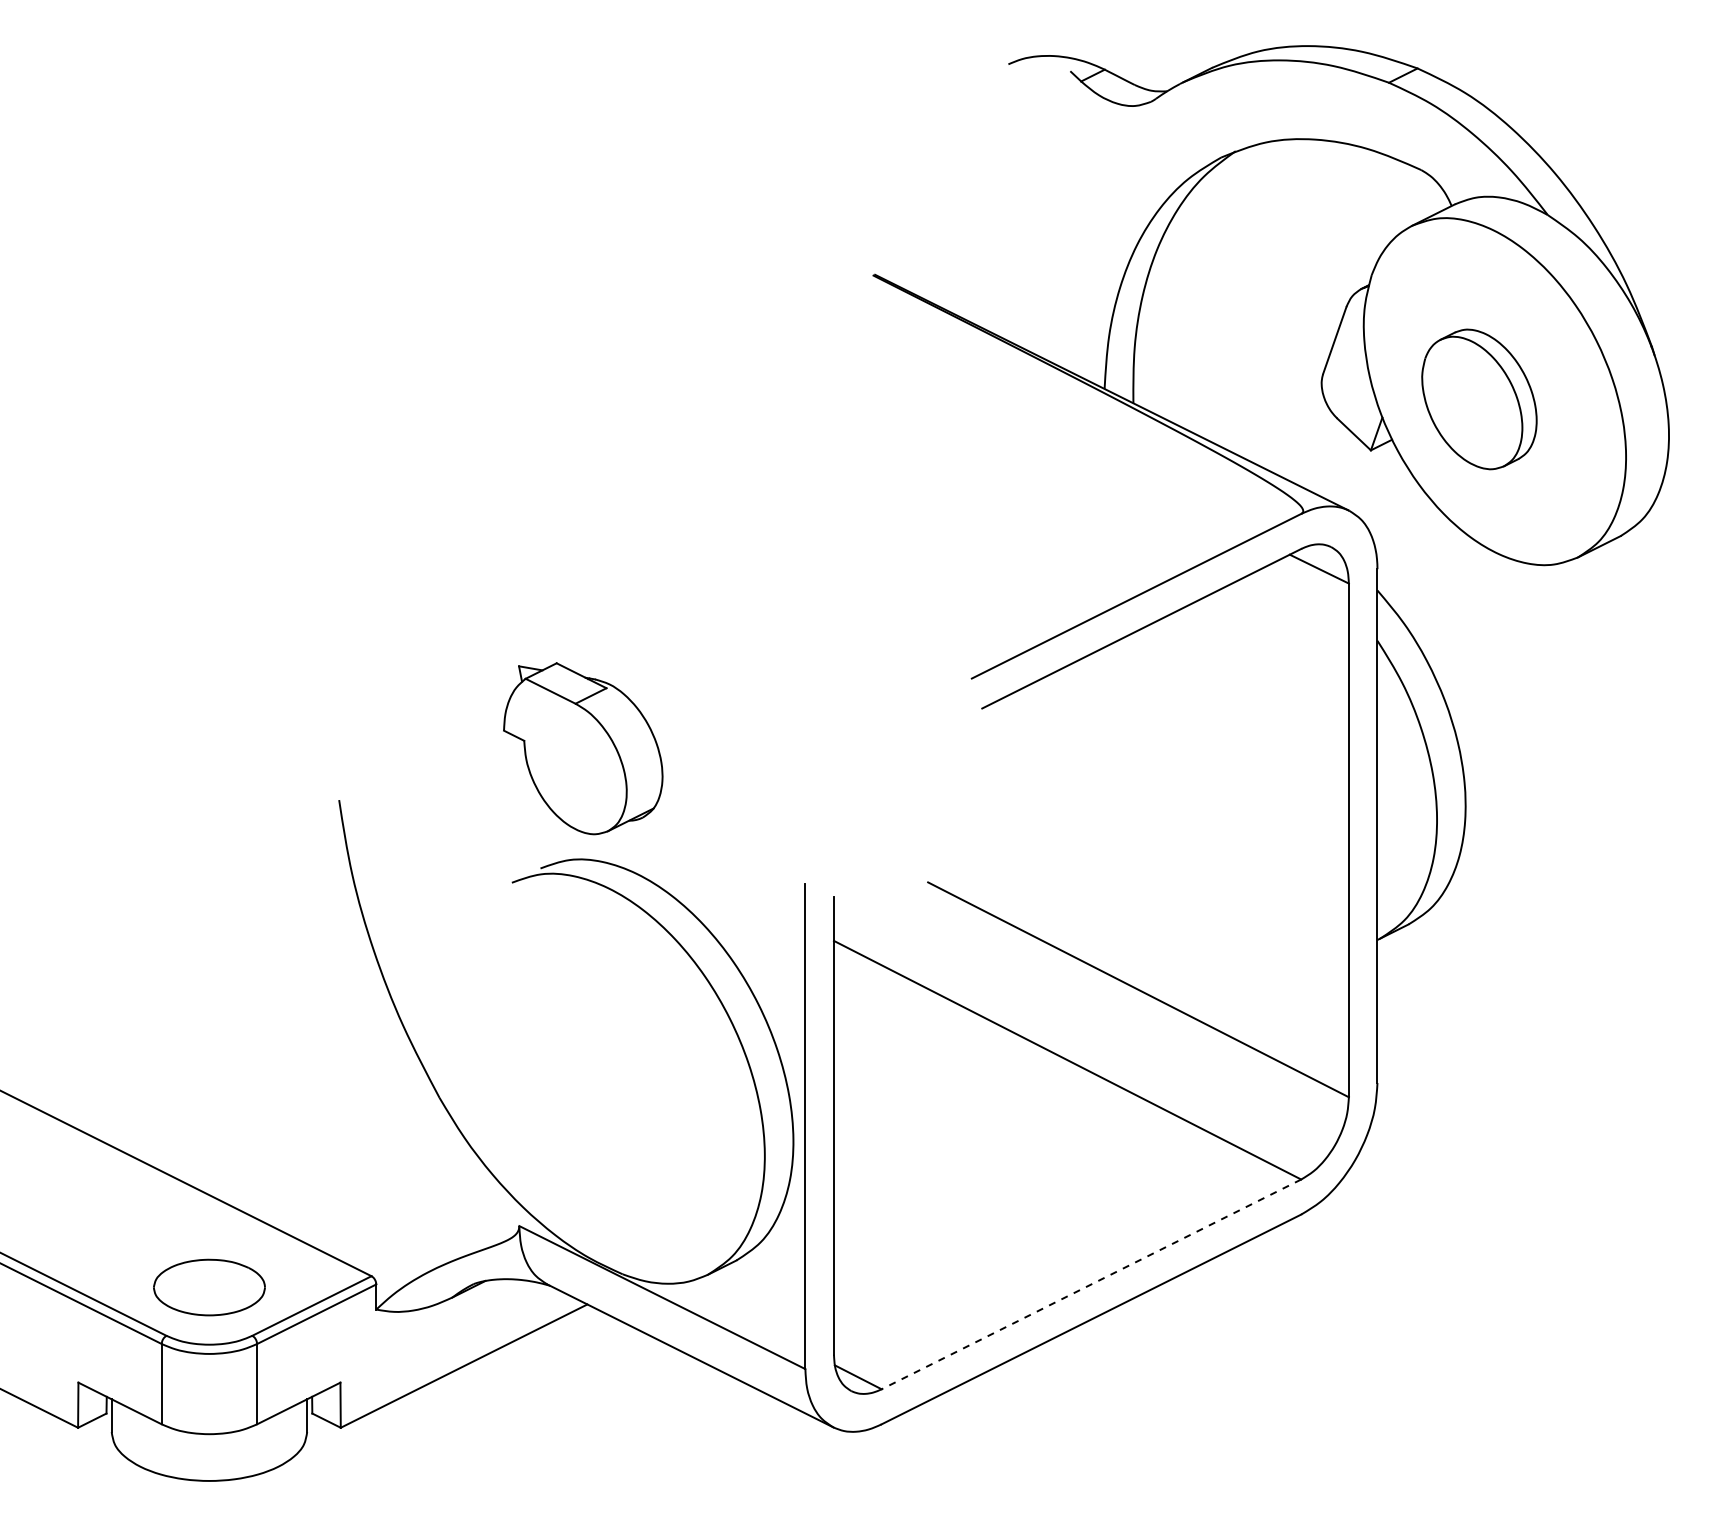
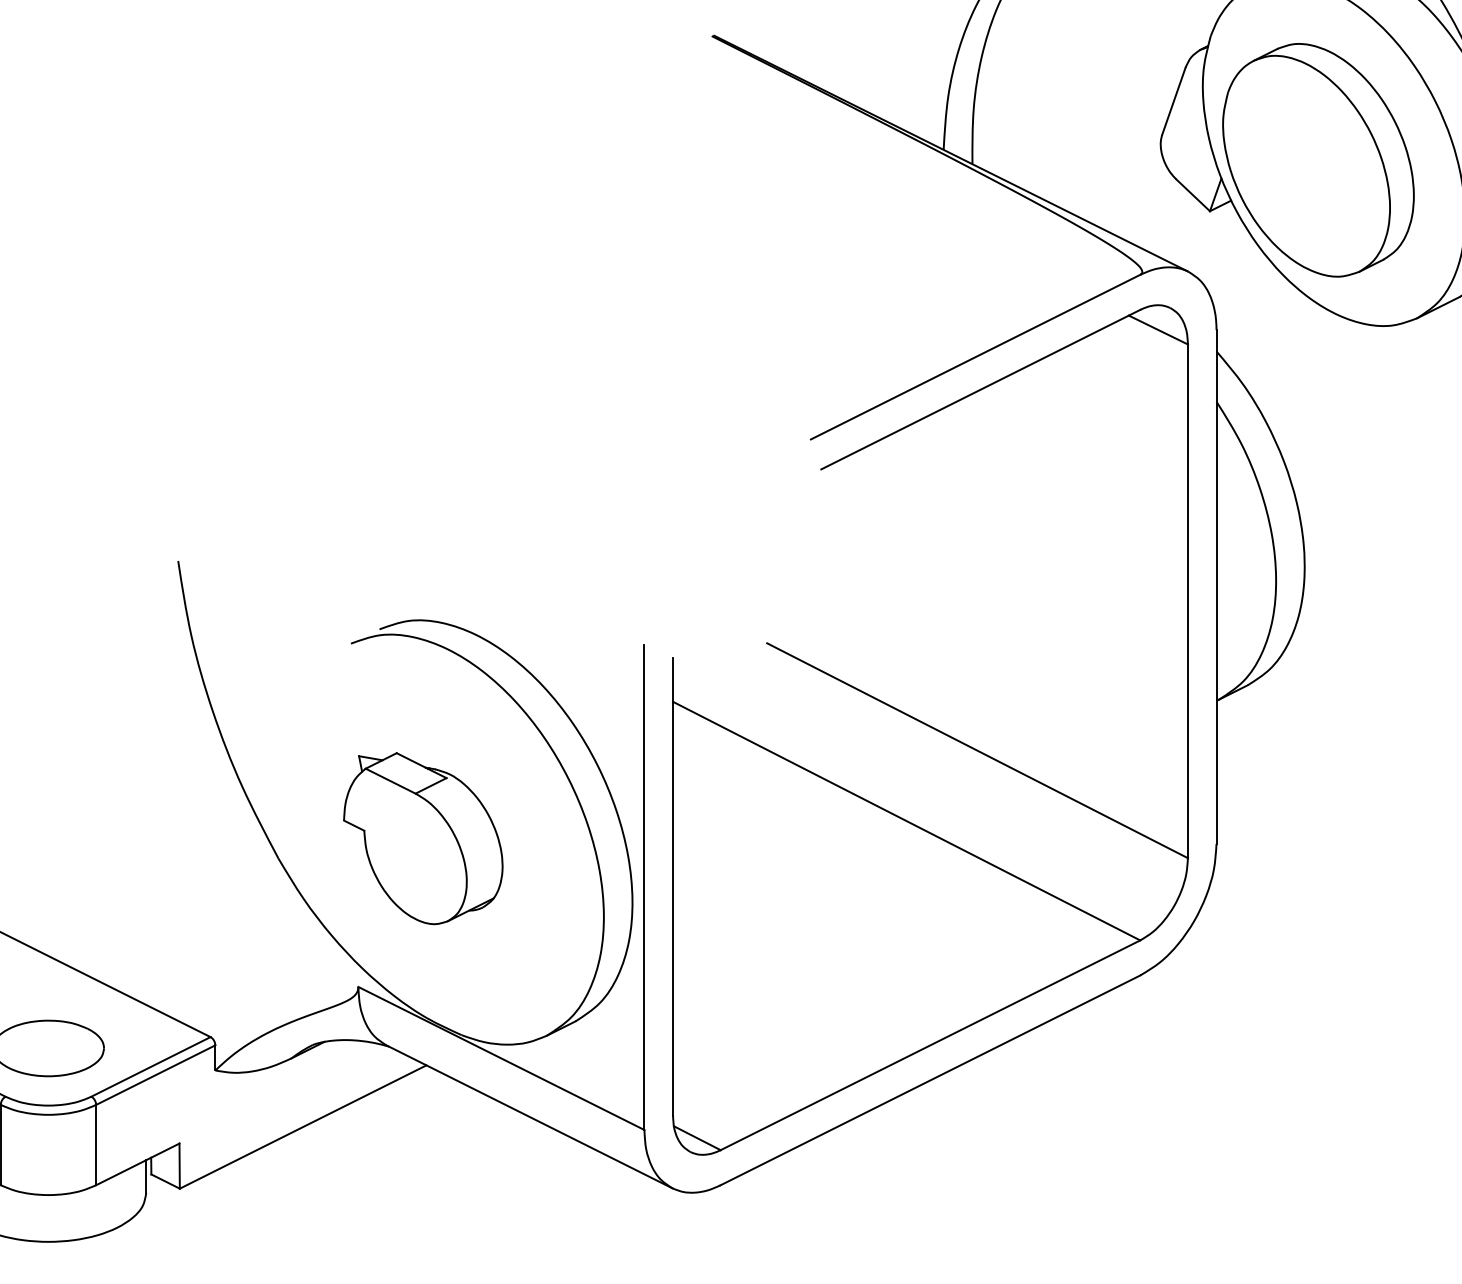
part: (1479, 399) -> (1318, 160), size x1.67
part: (583, 748) -> (423, 838), moved
line: (1091, 1284) -> (930, 1045), dashed -> solid

